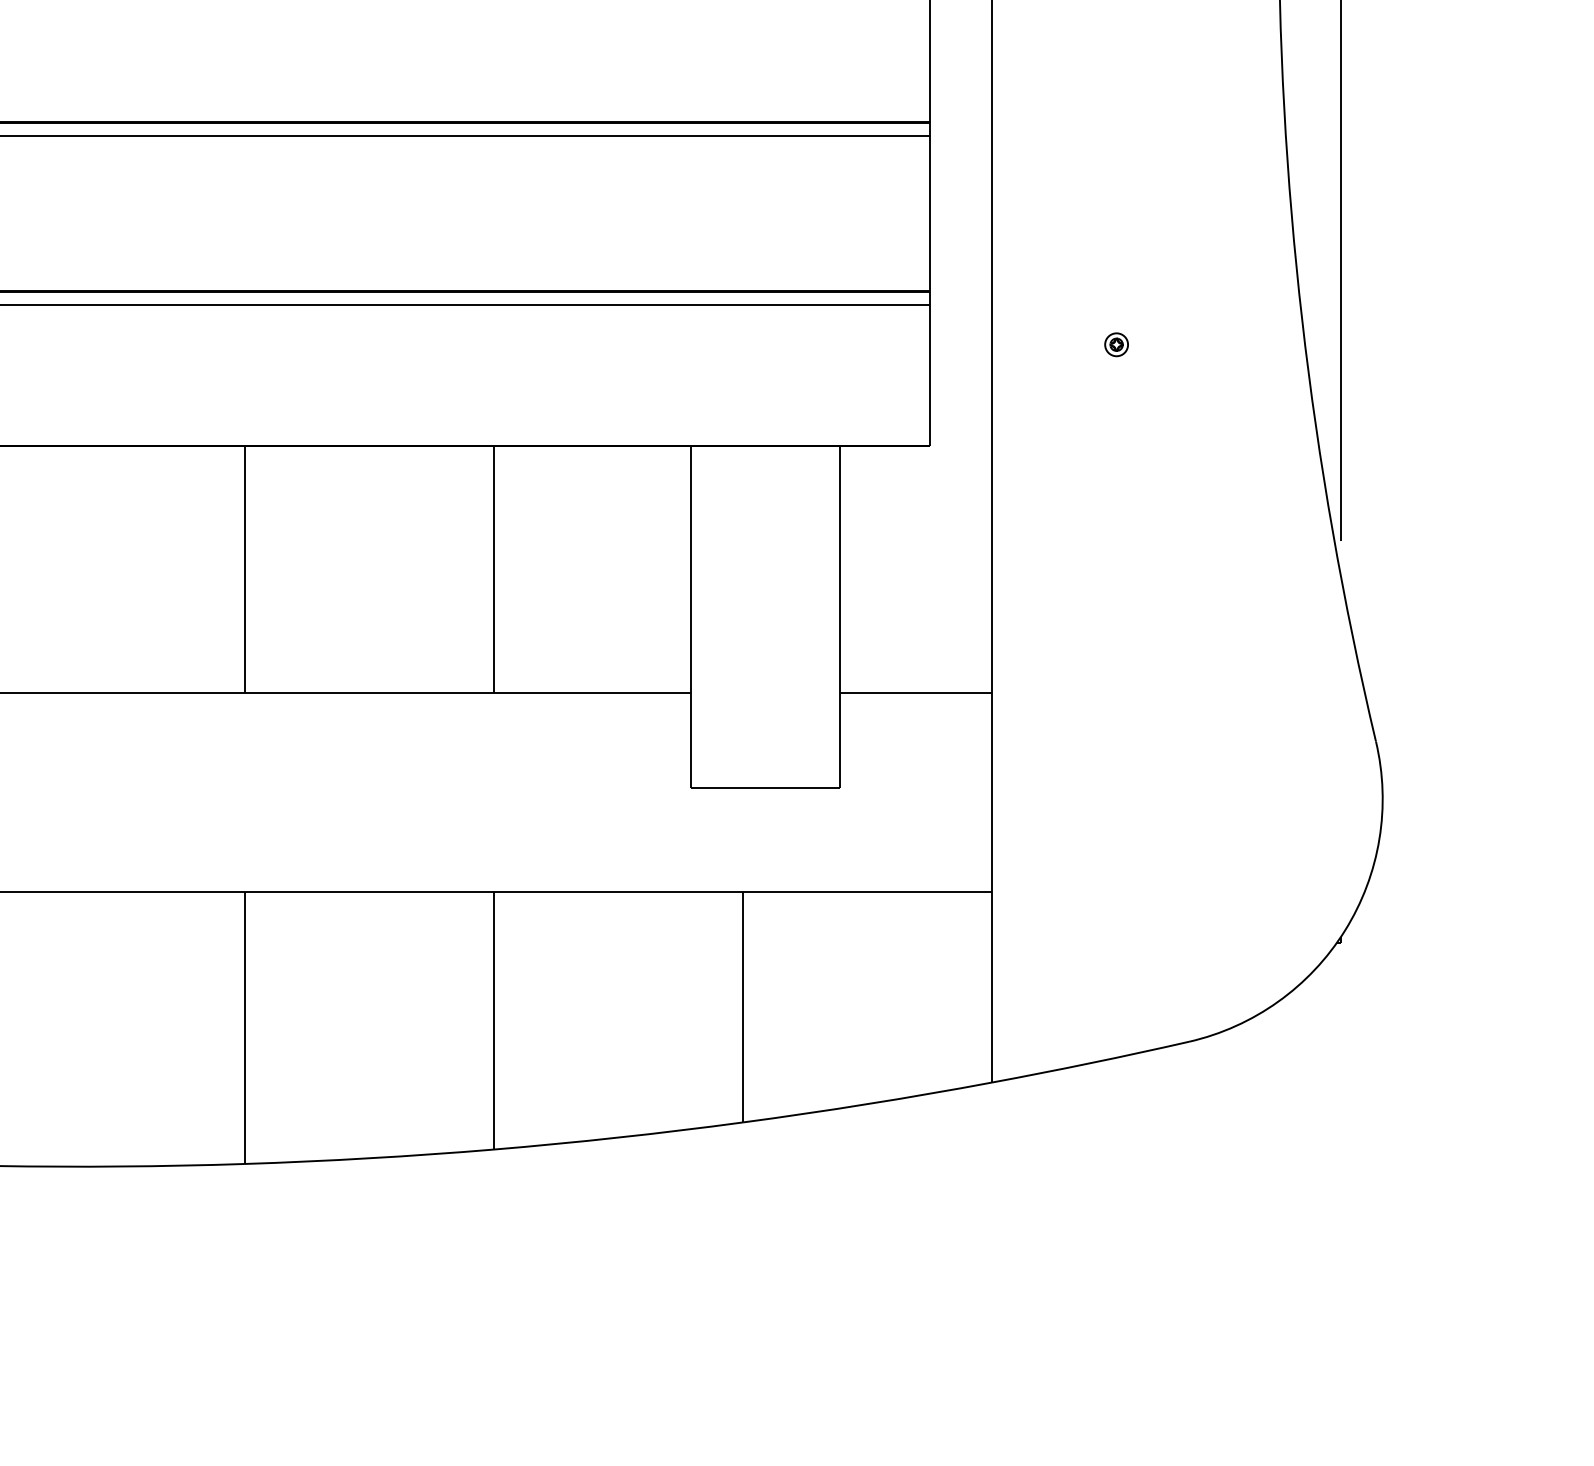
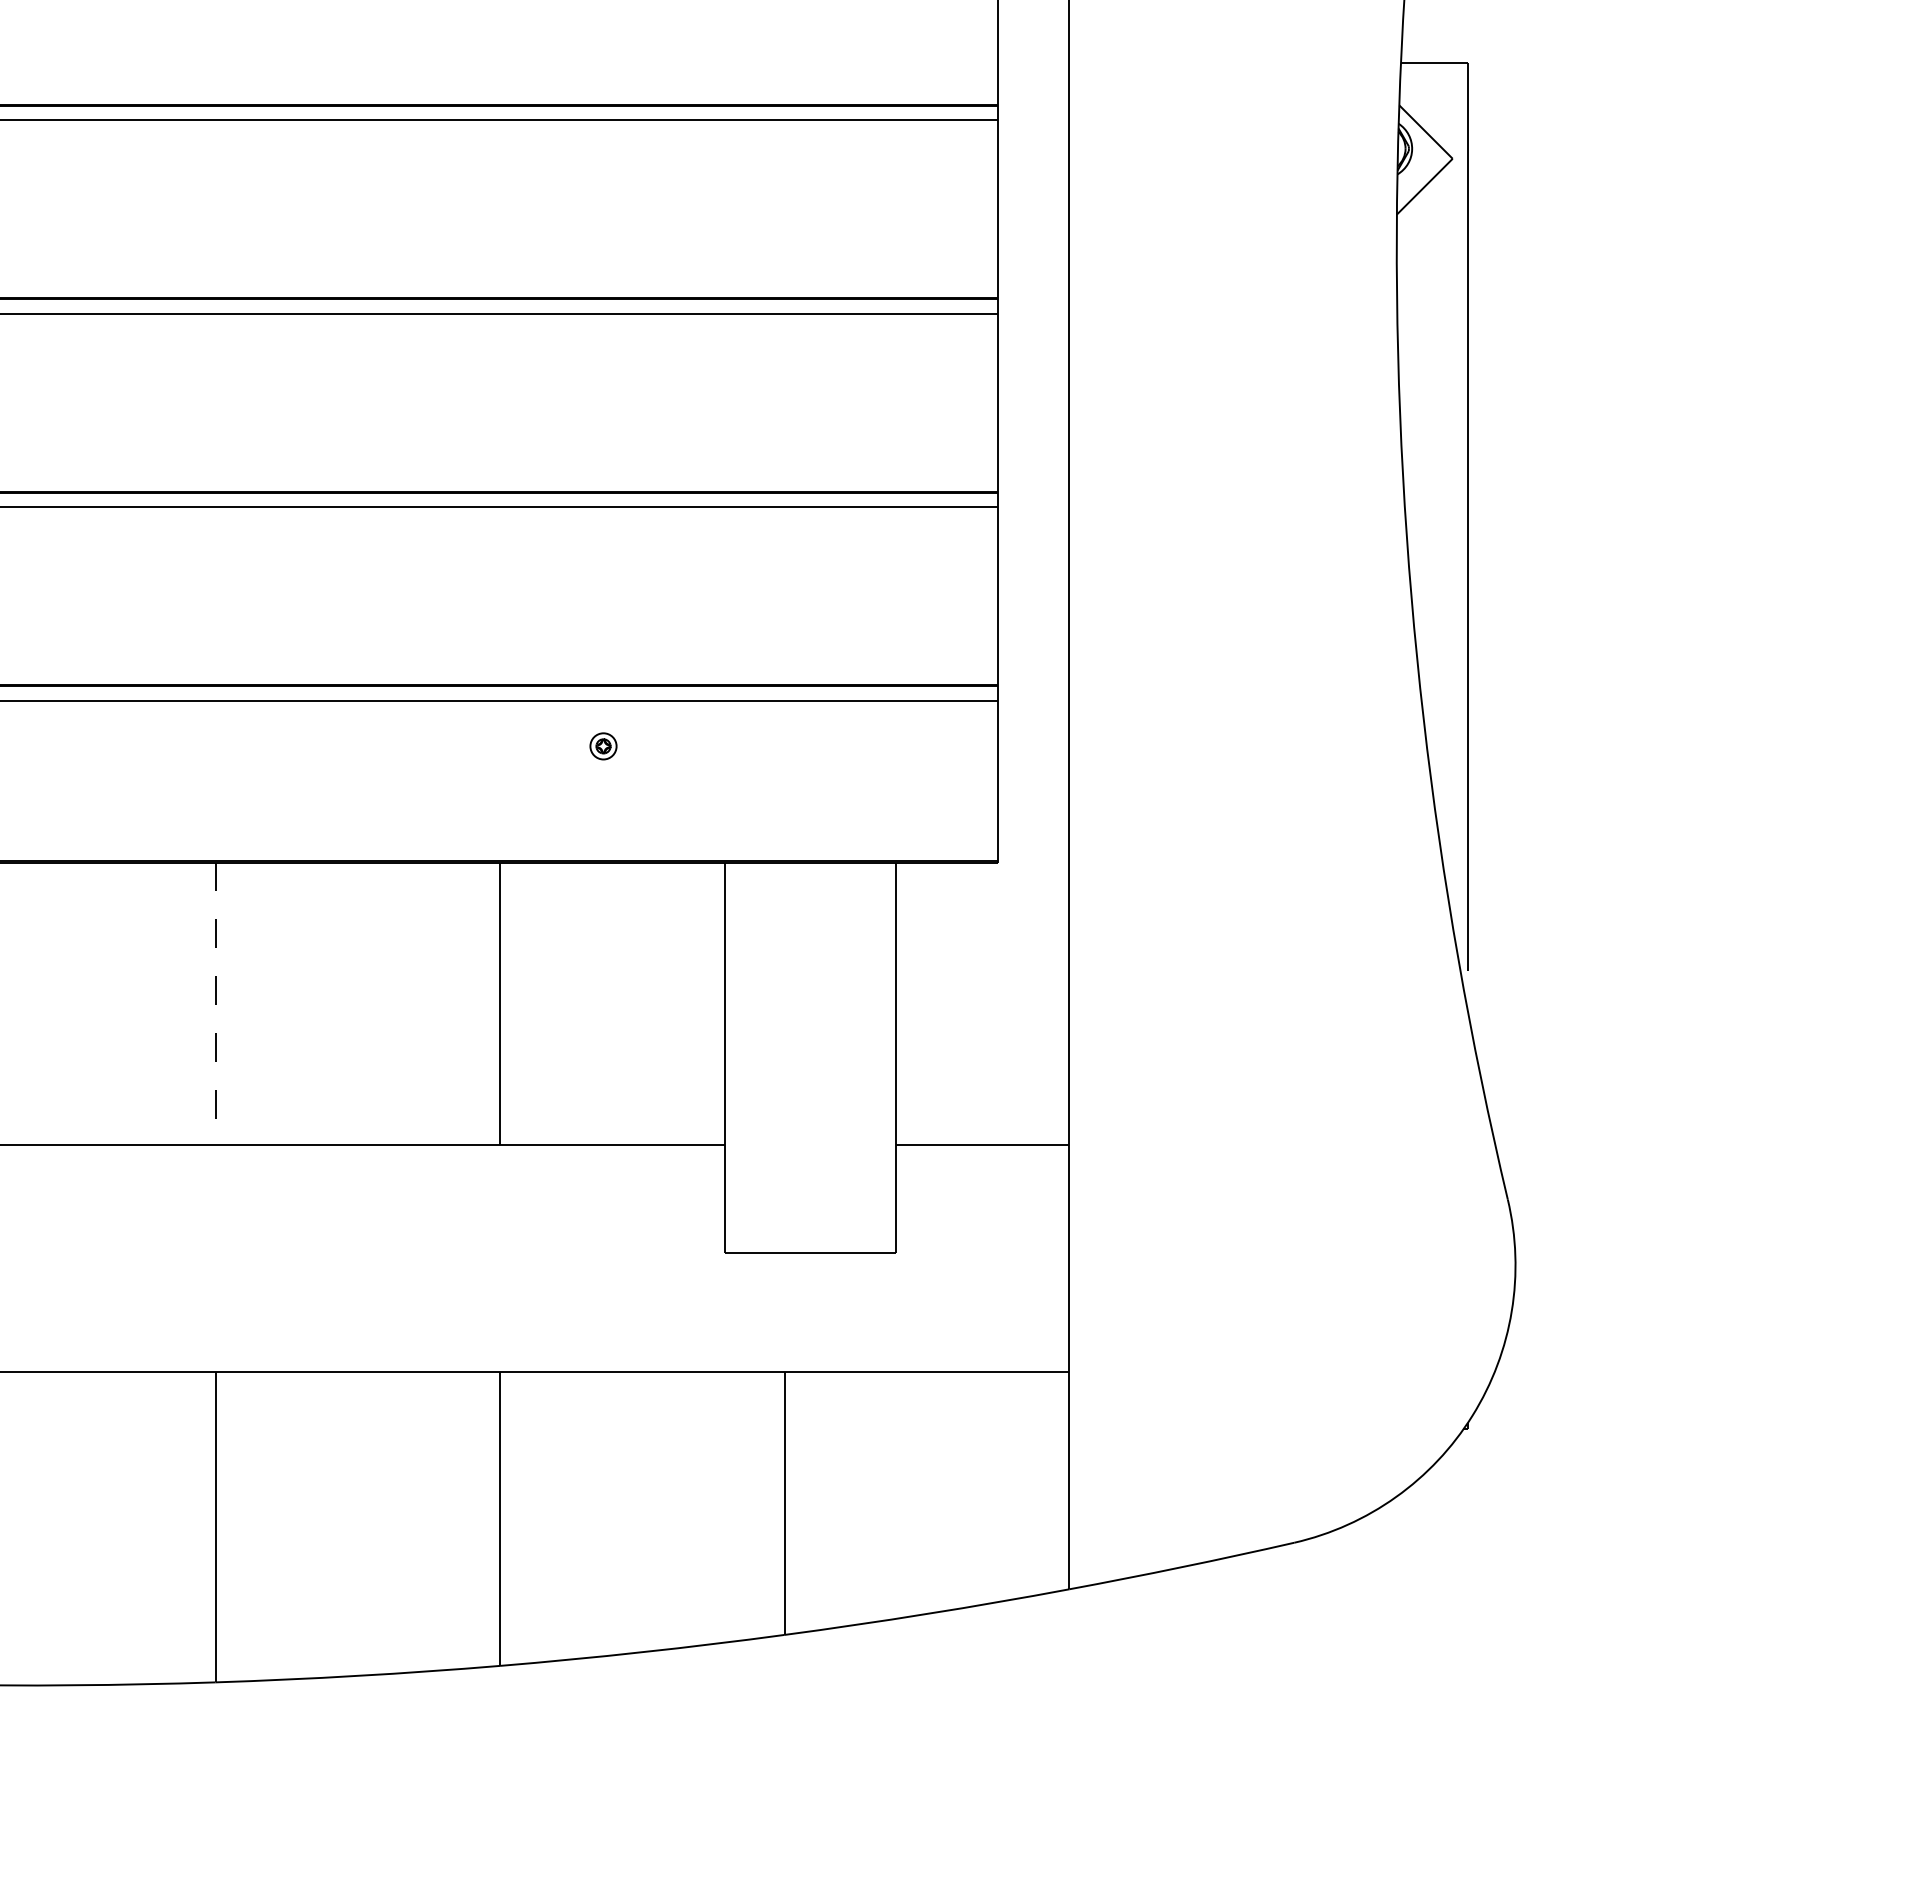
part: (1116, 344) -> (603, 746), moved
line: (244, 569) -> (215, 1003), solid -> dashed

